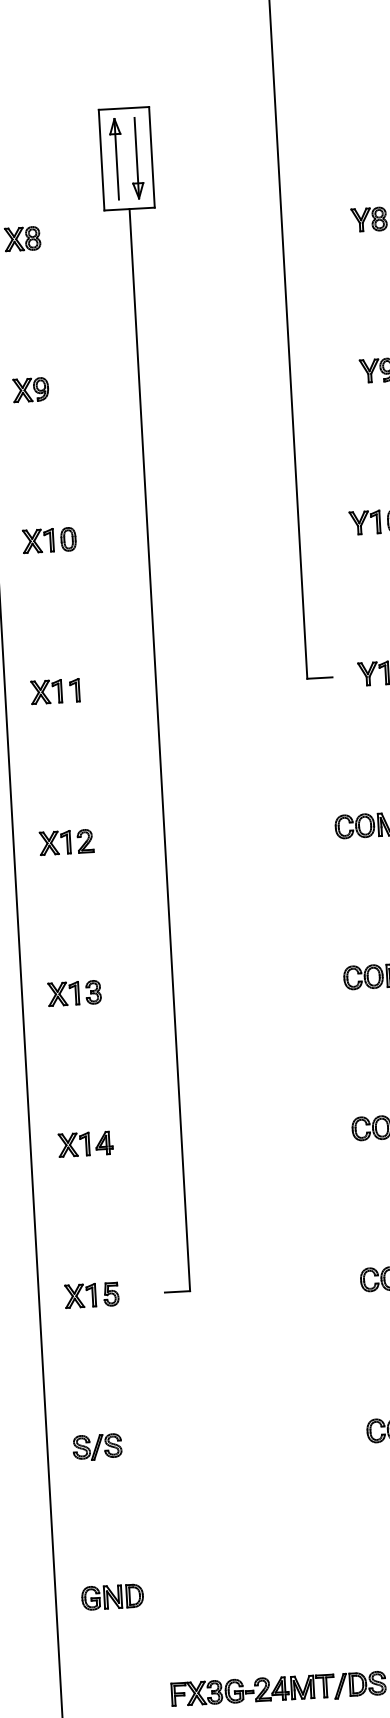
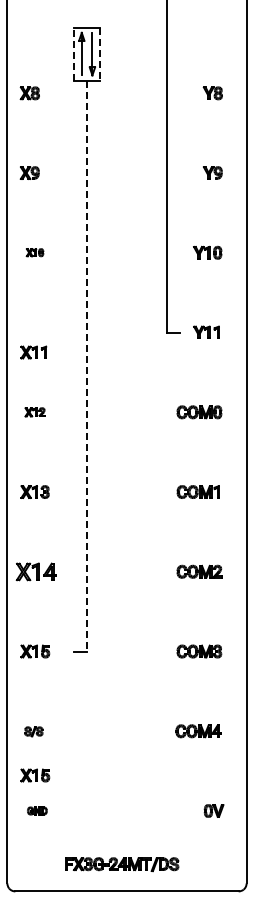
line: (152, 158) -> (100, 54), solid -> dashed
line: (101, 160) -> (73, 54), solid -> dashed
part: (48, 539) -> (34, 252), size x0.6
part: (54, 691) -> (33, 352), moved
line: (160, 750) -> (87, 366), solid -> dashed
part: (65, 842) -> (34, 412), size x0.7
part: (85, 1143) -> (36, 571), size x1.4
part: (96, 1446) -> (33, 731), size x0.7
part: (105, 1530) -> (35, 775), added
part: (112, 1596) -> (37, 810), size x0.6

